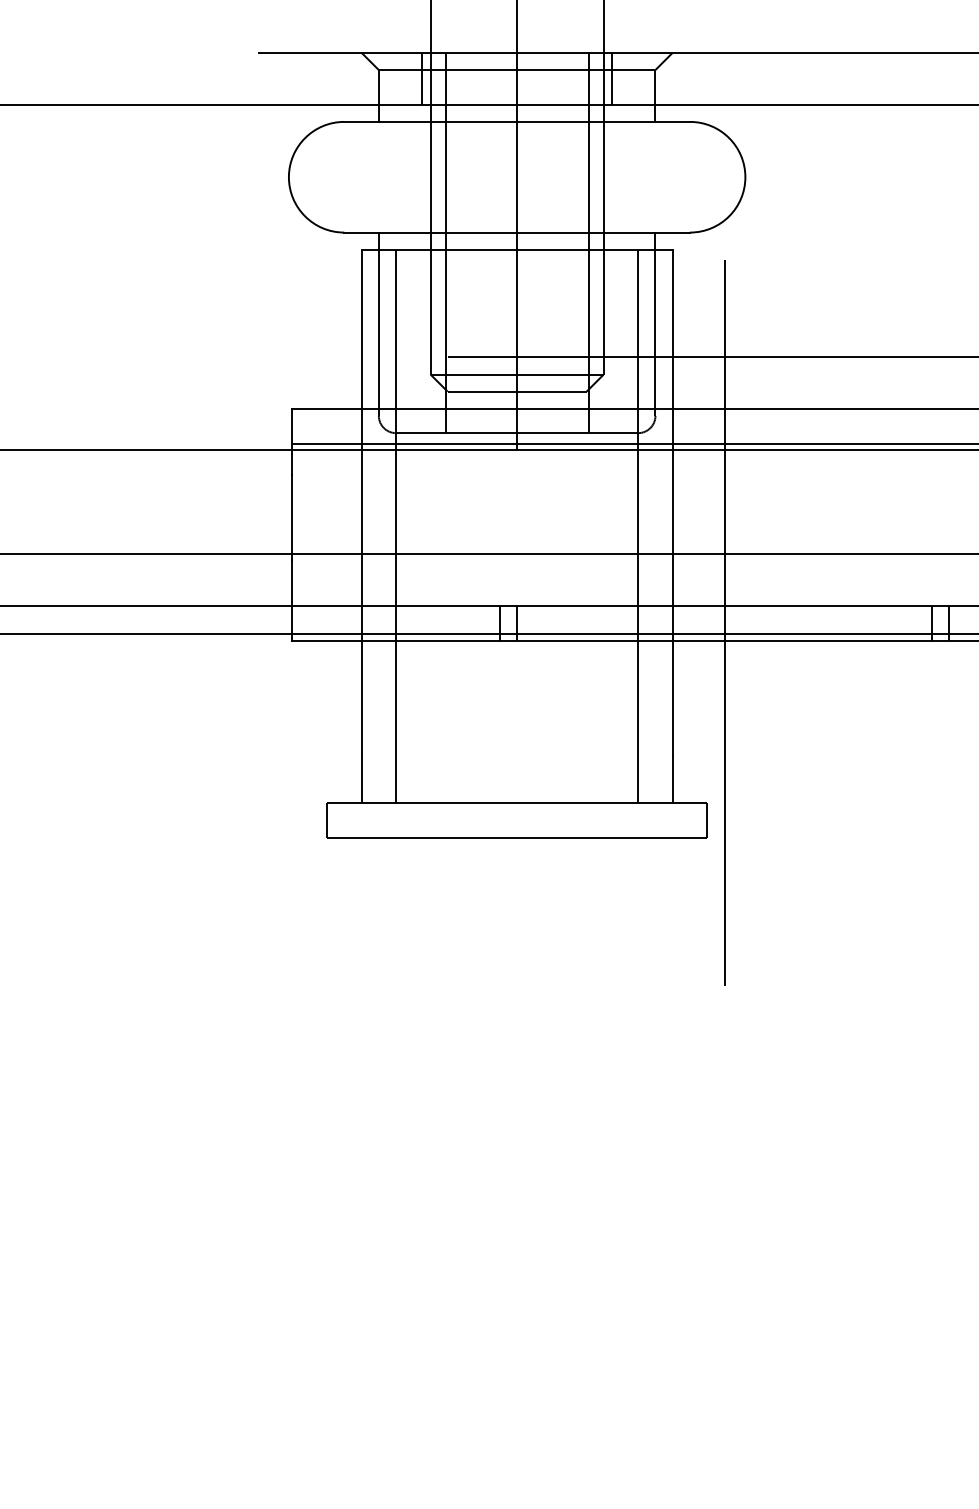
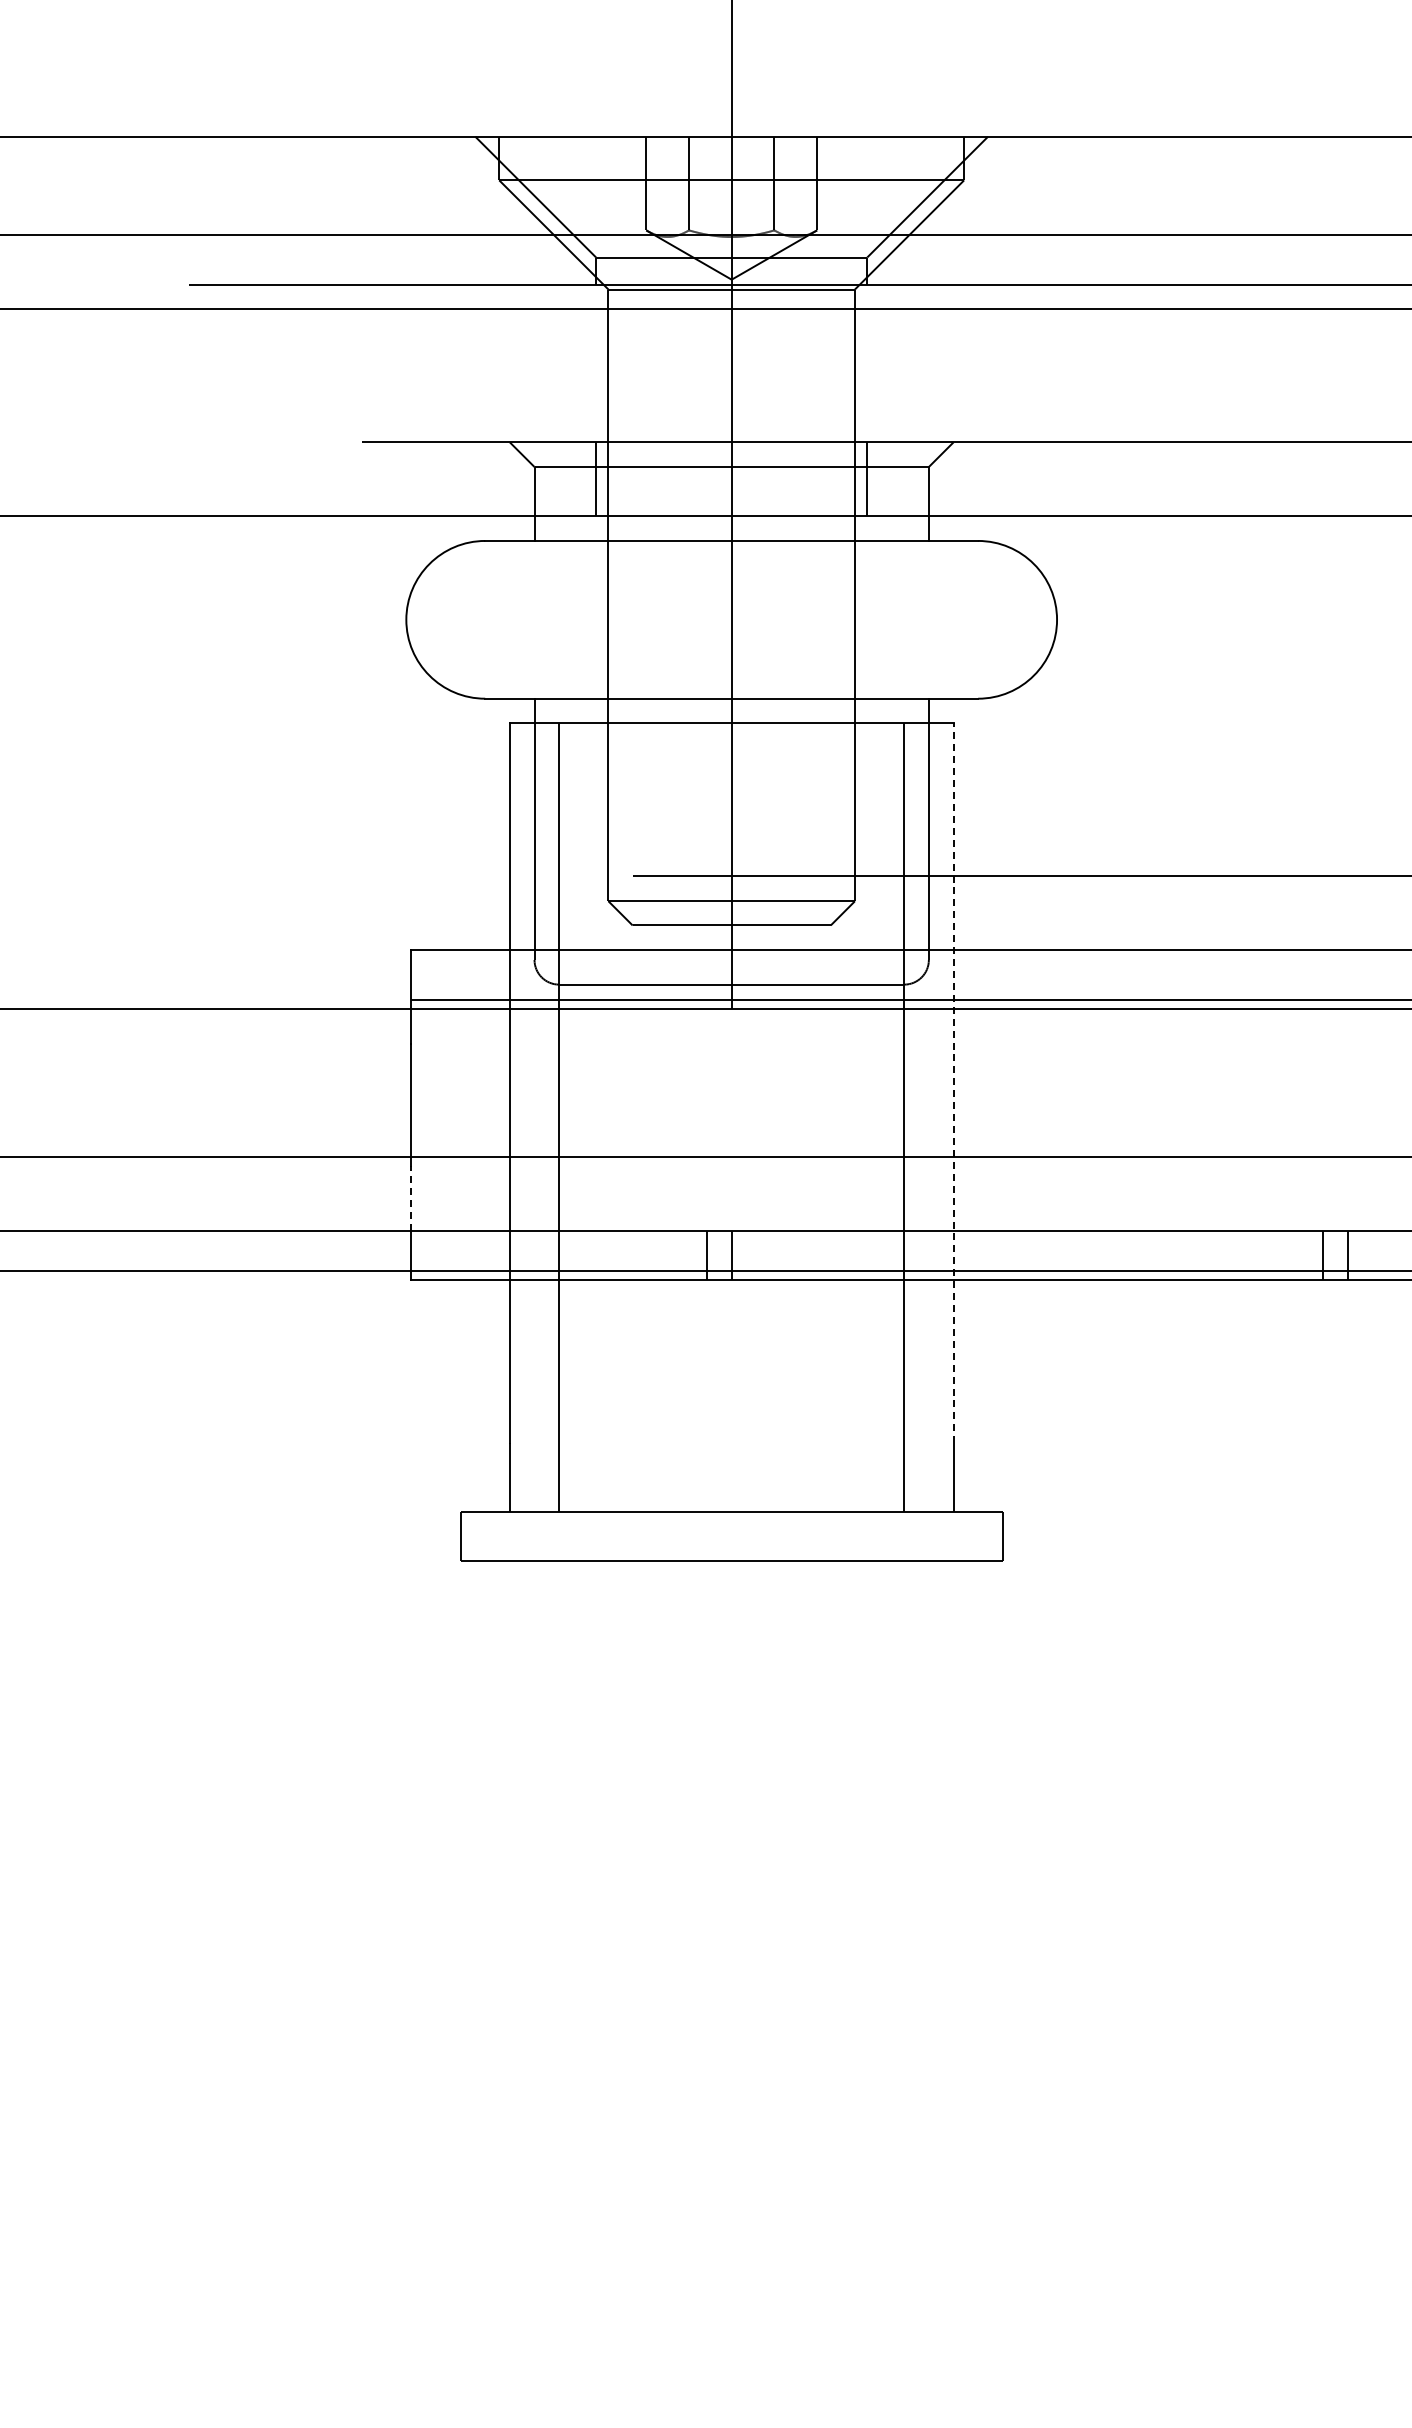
line: (445, 242) -> (629, 713), removed
line: (588, 242) -> (833, 713), removed
line: (672, 502) -> (953, 1083), solid -> dashed
line: (292, 583) -> (411, 1198), solid -> dashed
line: (724, 623) -> (1027, 1255), removed

